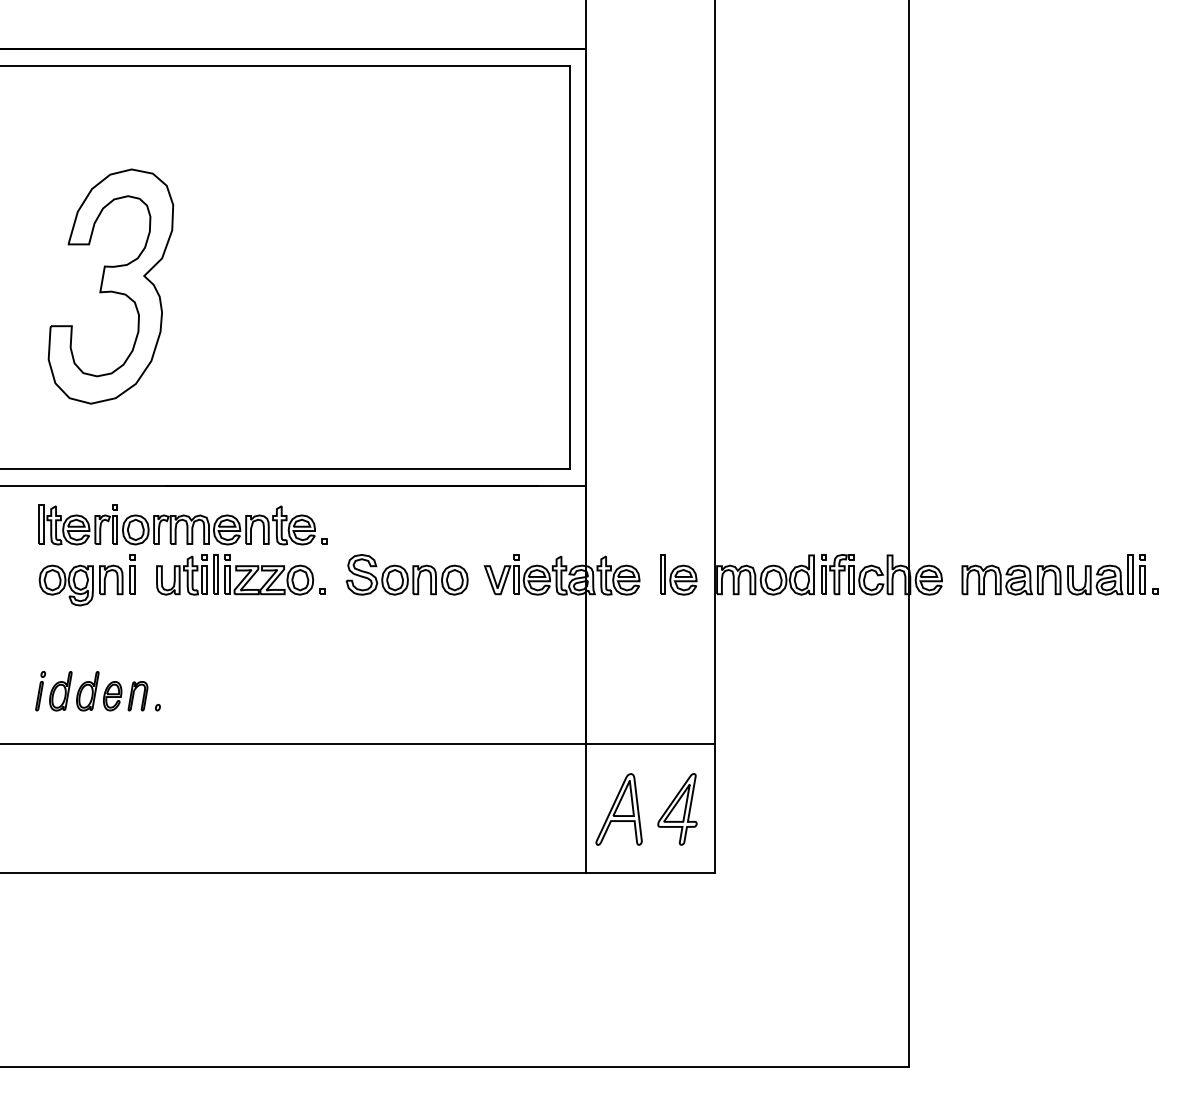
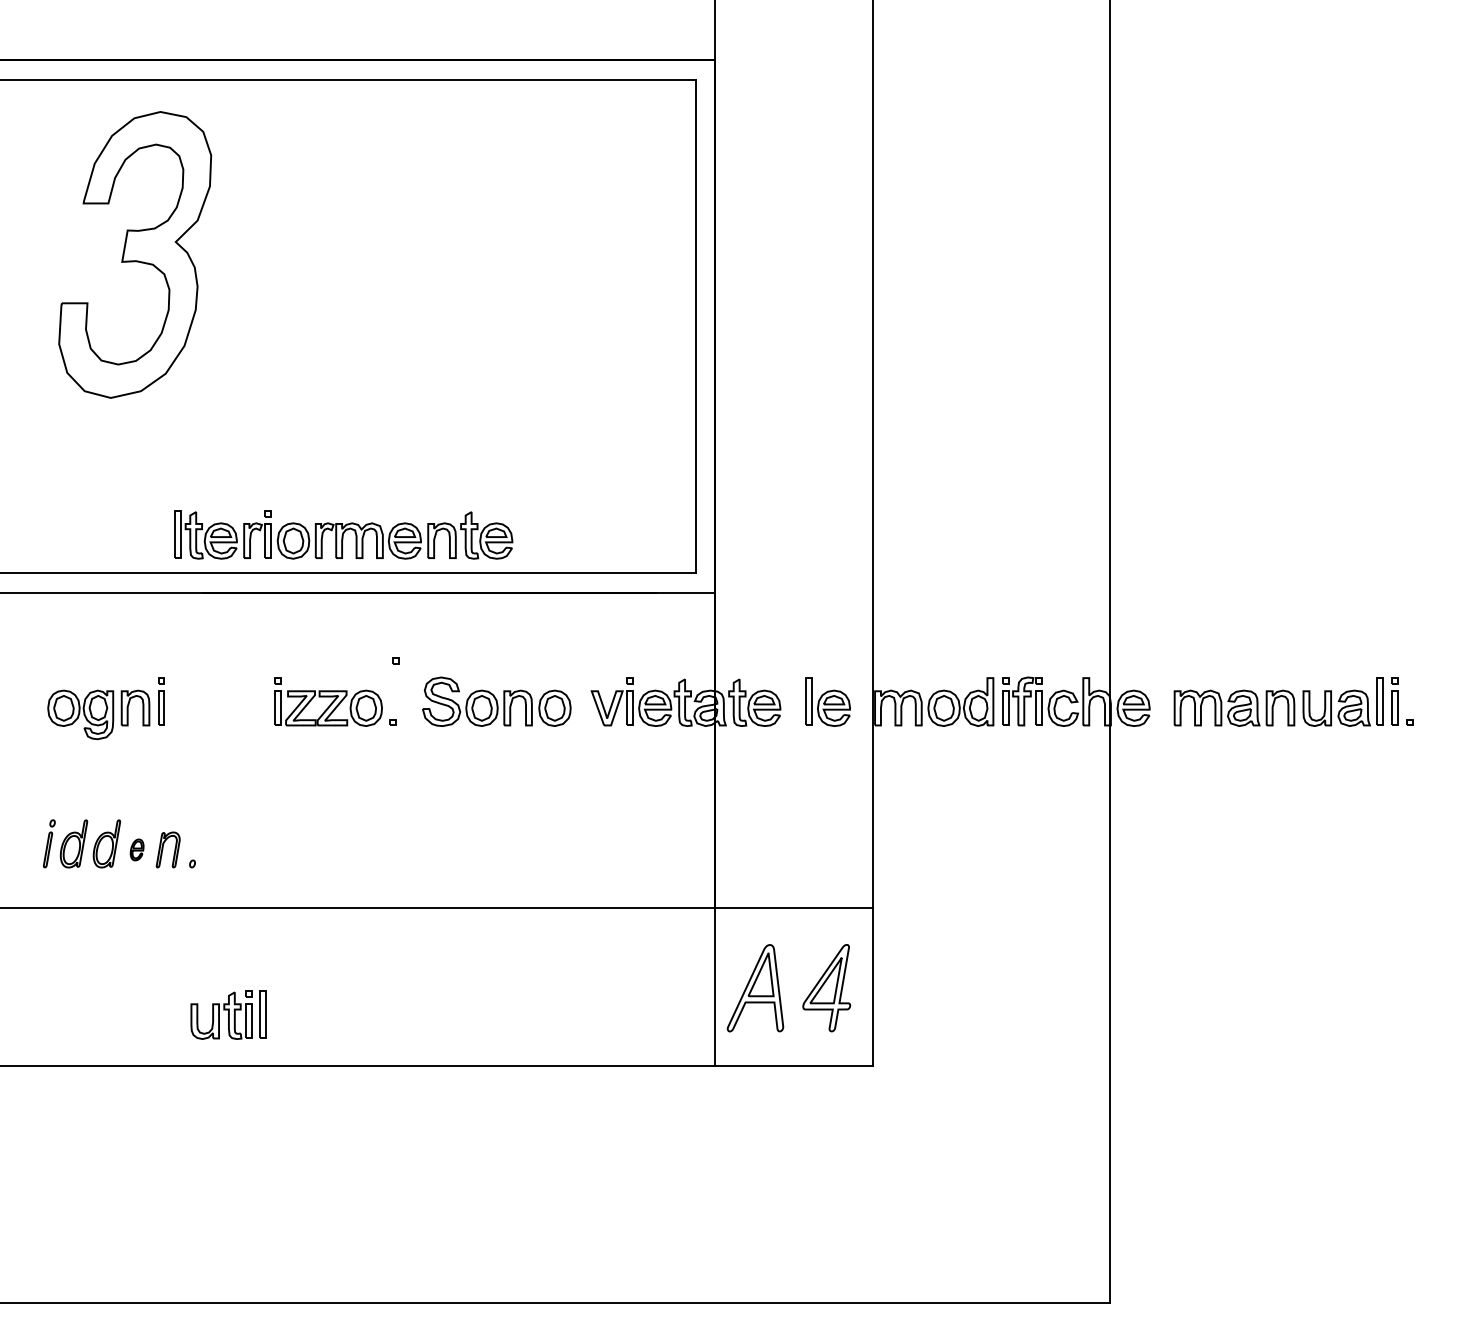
part: (111, 286) -> (135, 254), moved
part: (176, 524) -> (343, 534), moved
part: (187, 574) -> (228, 1014), moved
part: (112, 695) -> (136, 849), size x0.6

